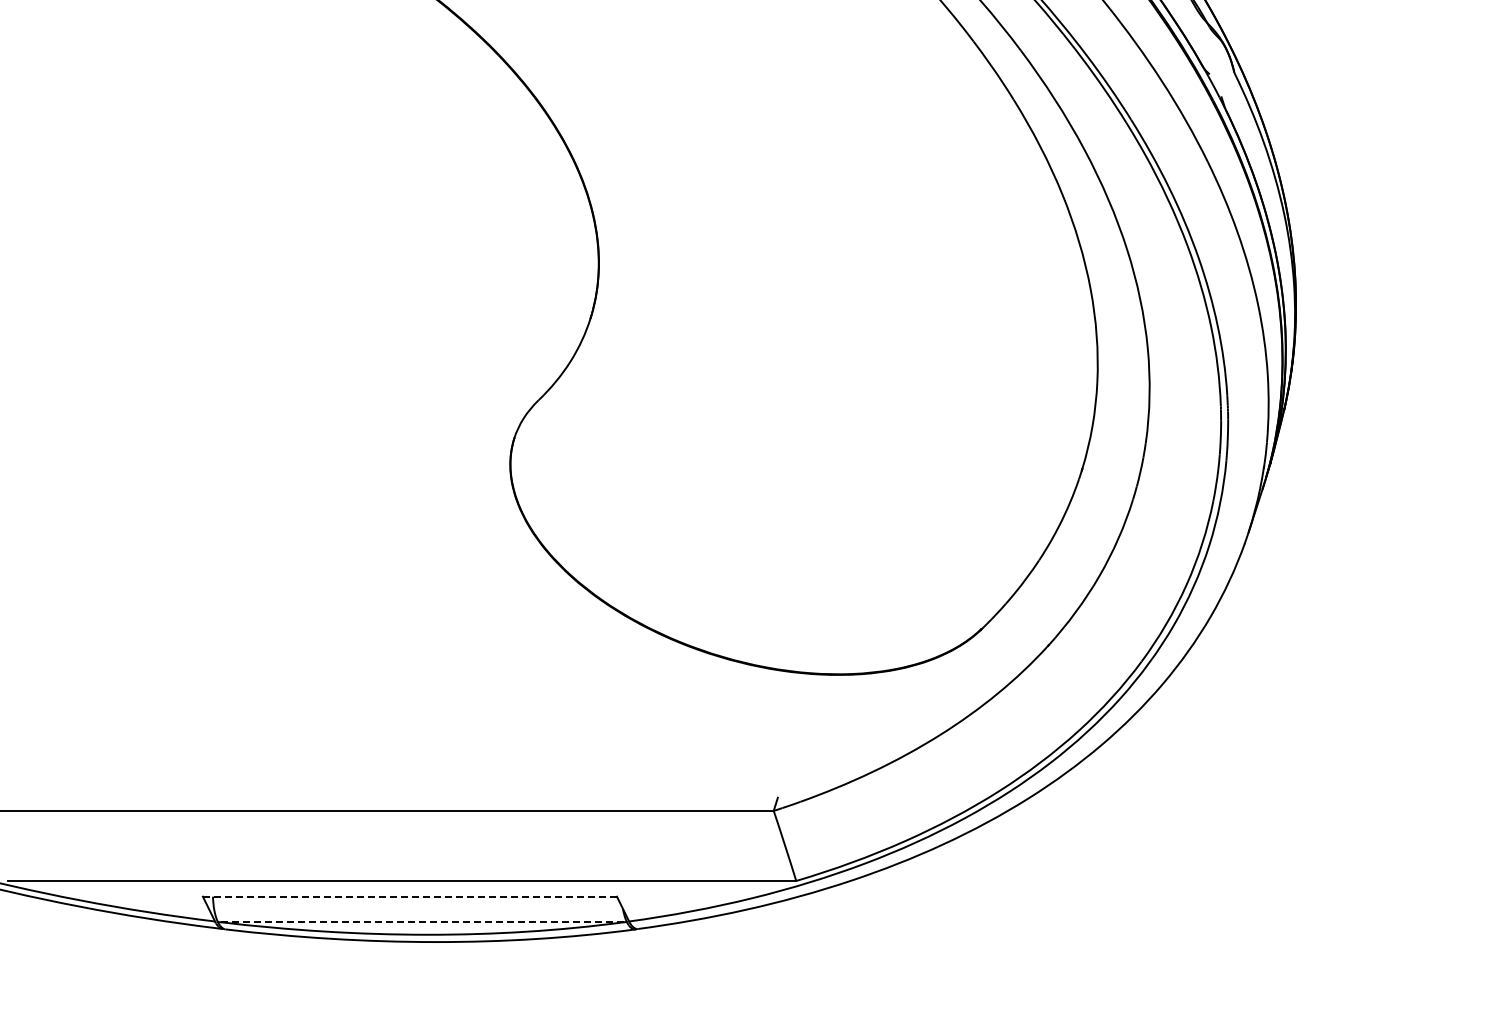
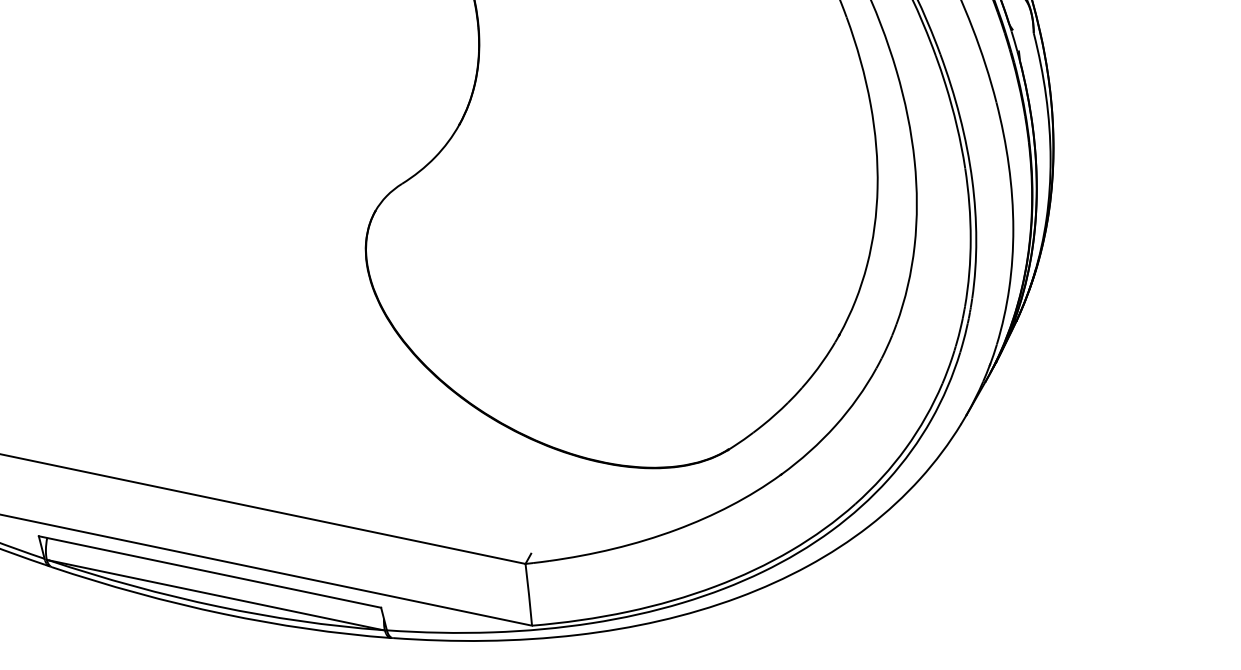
line: (409, 896) -> (209, 571), dashed -> solid
line: (422, 922) -> (215, 595), dashed -> solid

